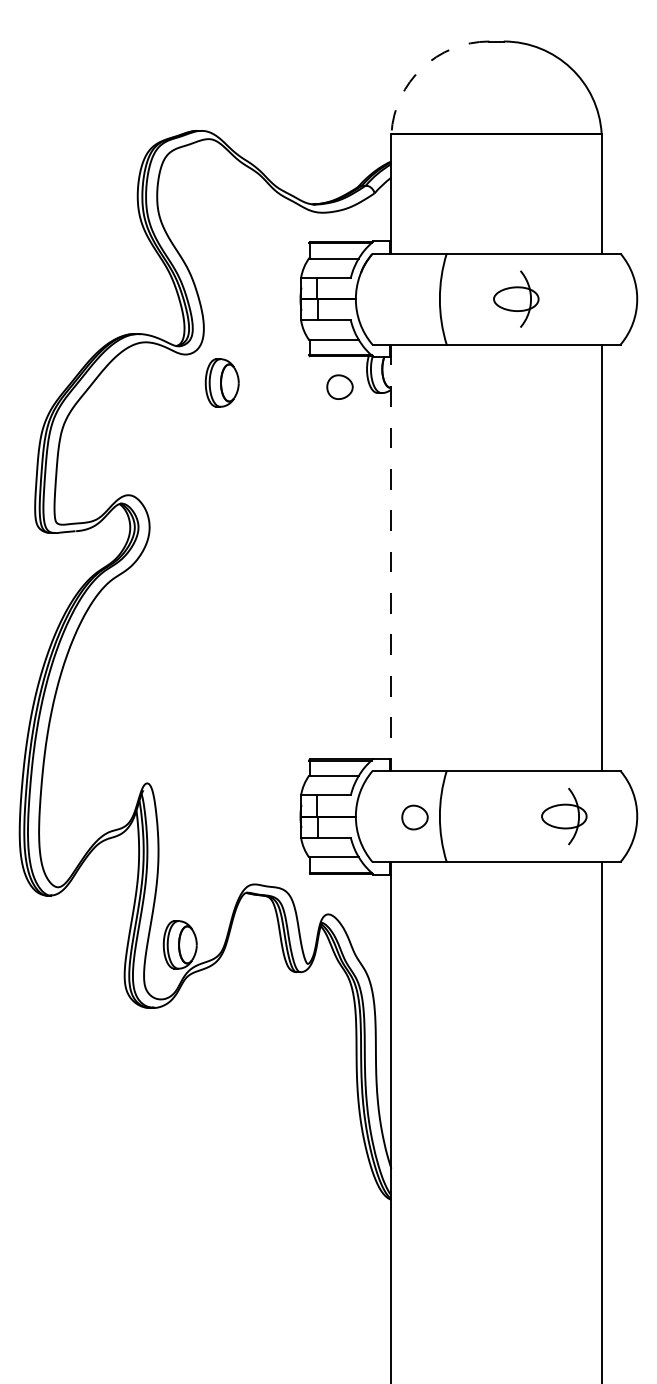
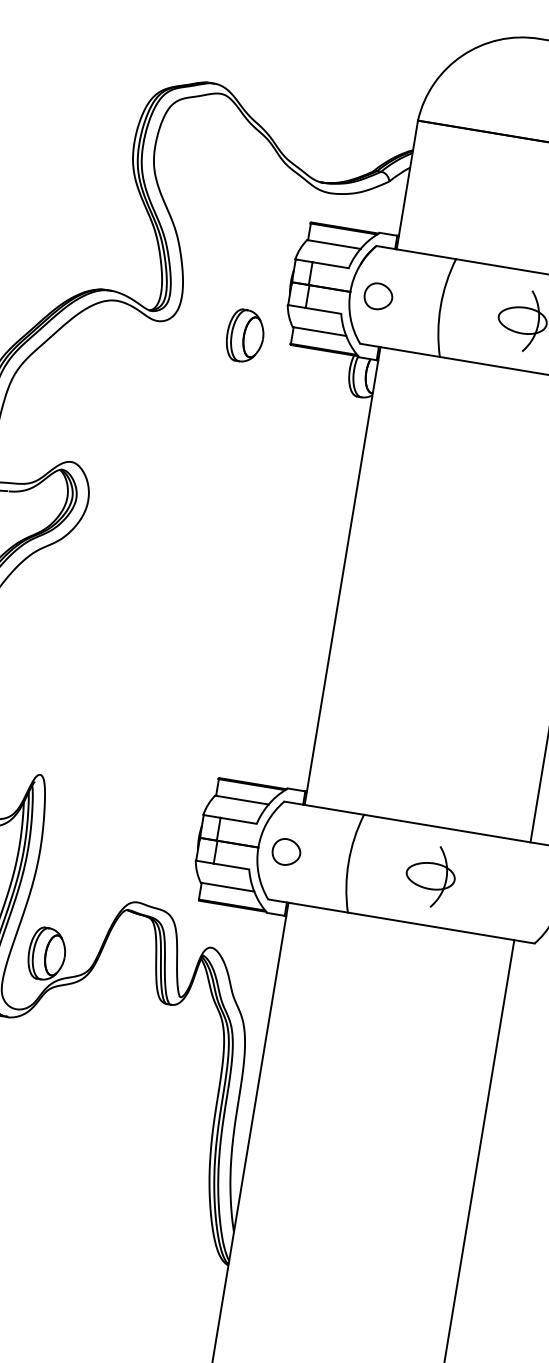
arc: (422, 68) -> (462, 55), dashed -> solid
part: (221, 382) -> (244, 335), moved
part: (339, 386) -> (378, 295), moved
line: (391, 558) -> (342, 576), dashed -> solid
part: (564, 816) -> (430, 876), moved
part: (414, 817) -> (285, 852), moved

